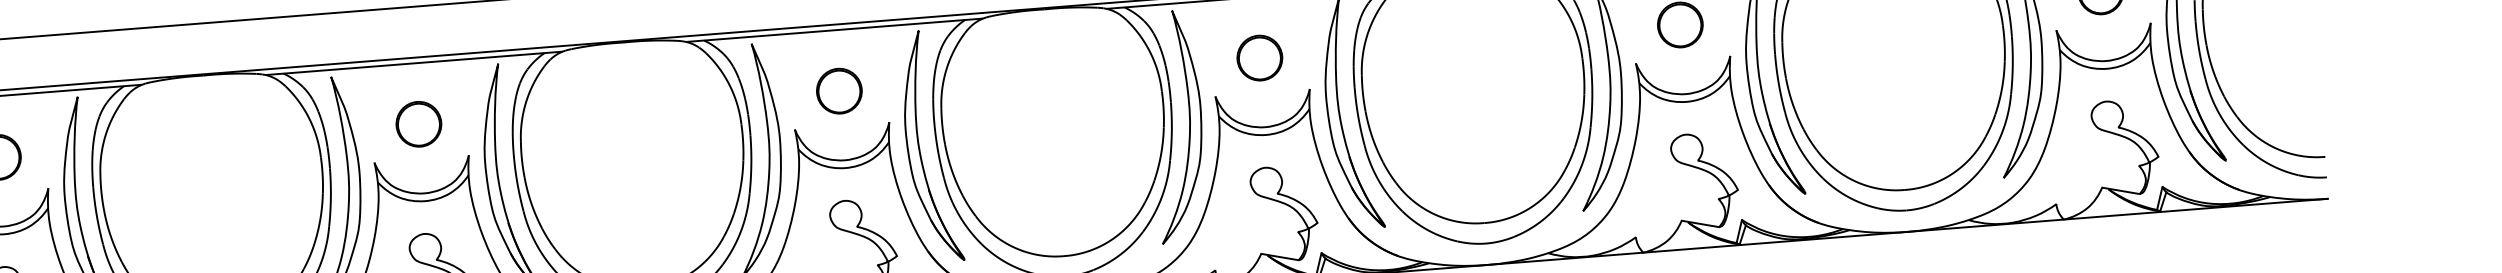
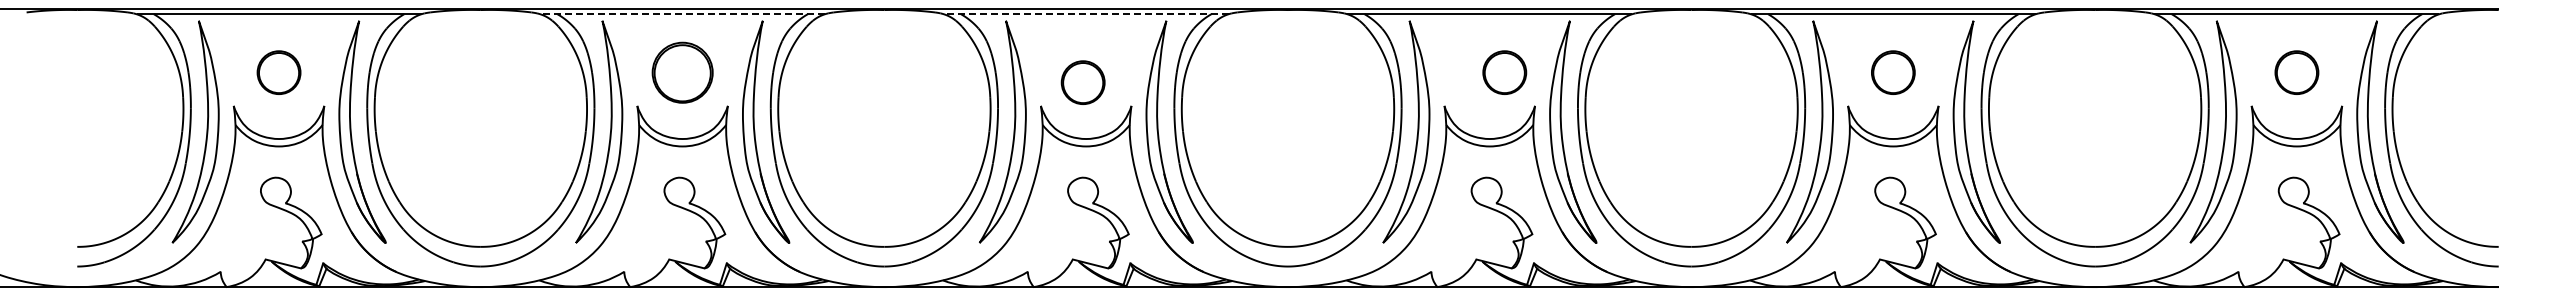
line: (833, 30) -> (1085, 14), solid -> dashed
part: (1259, 57) -> (1504, 72), moved
line: (414, 63) -> (682, 14), solid -> dashed
part: (838, 91) -> (1082, 82), moved
part: (418, 124) -> (682, 72), size x1.4

